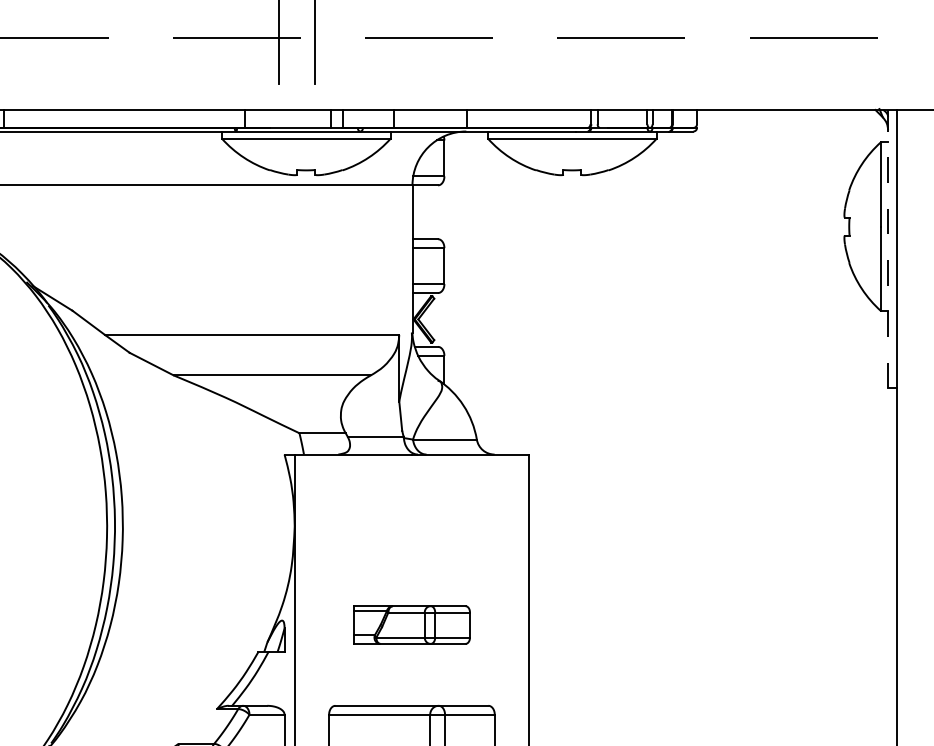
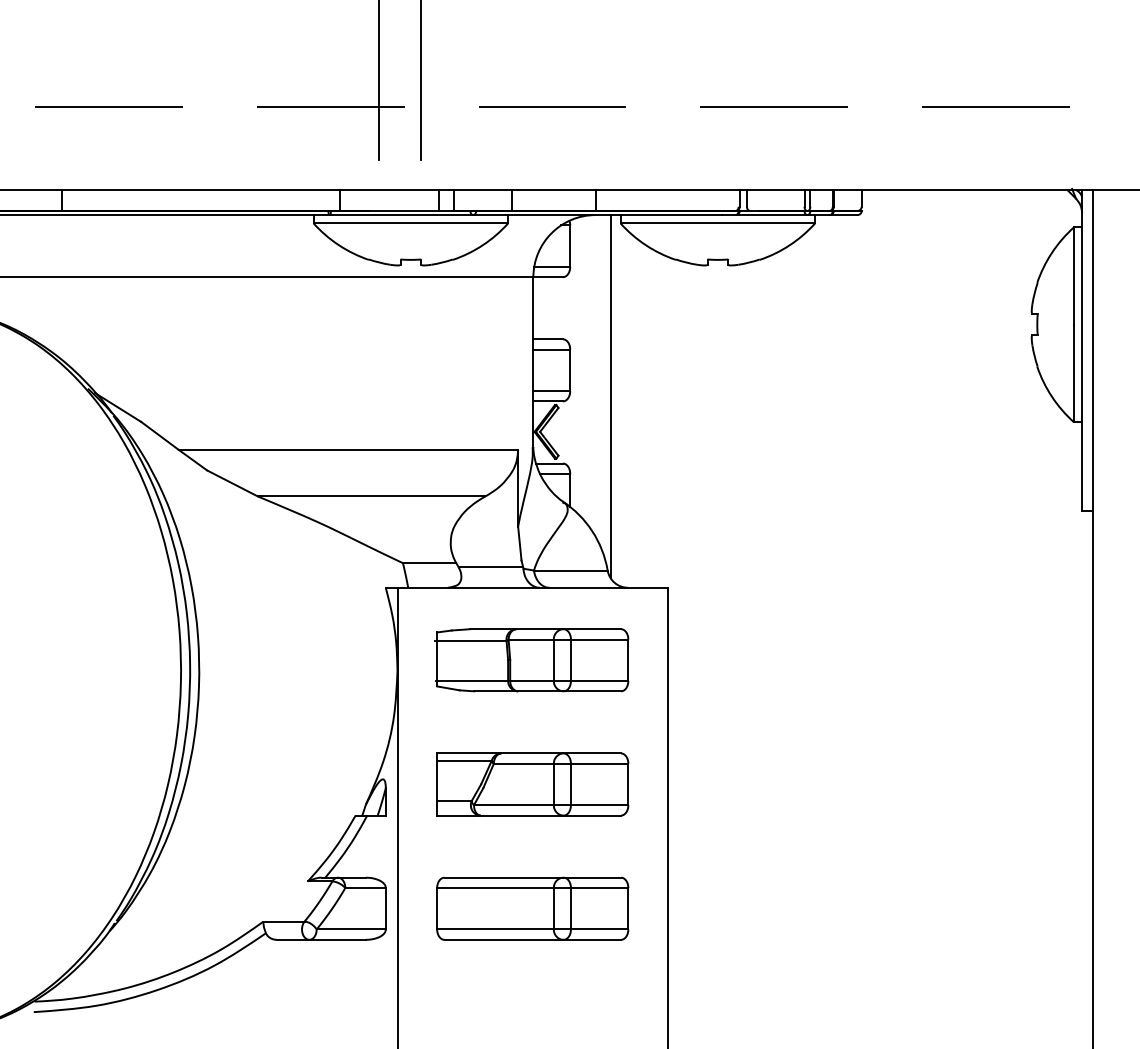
line: (888, 248) -> (1082, 350), dashed -> solid
line: (479, 288) -> (610, 396), added
part: (410, 517) -> (531, 660), added
part: (411, 625) -> (532, 784), size x1.43

